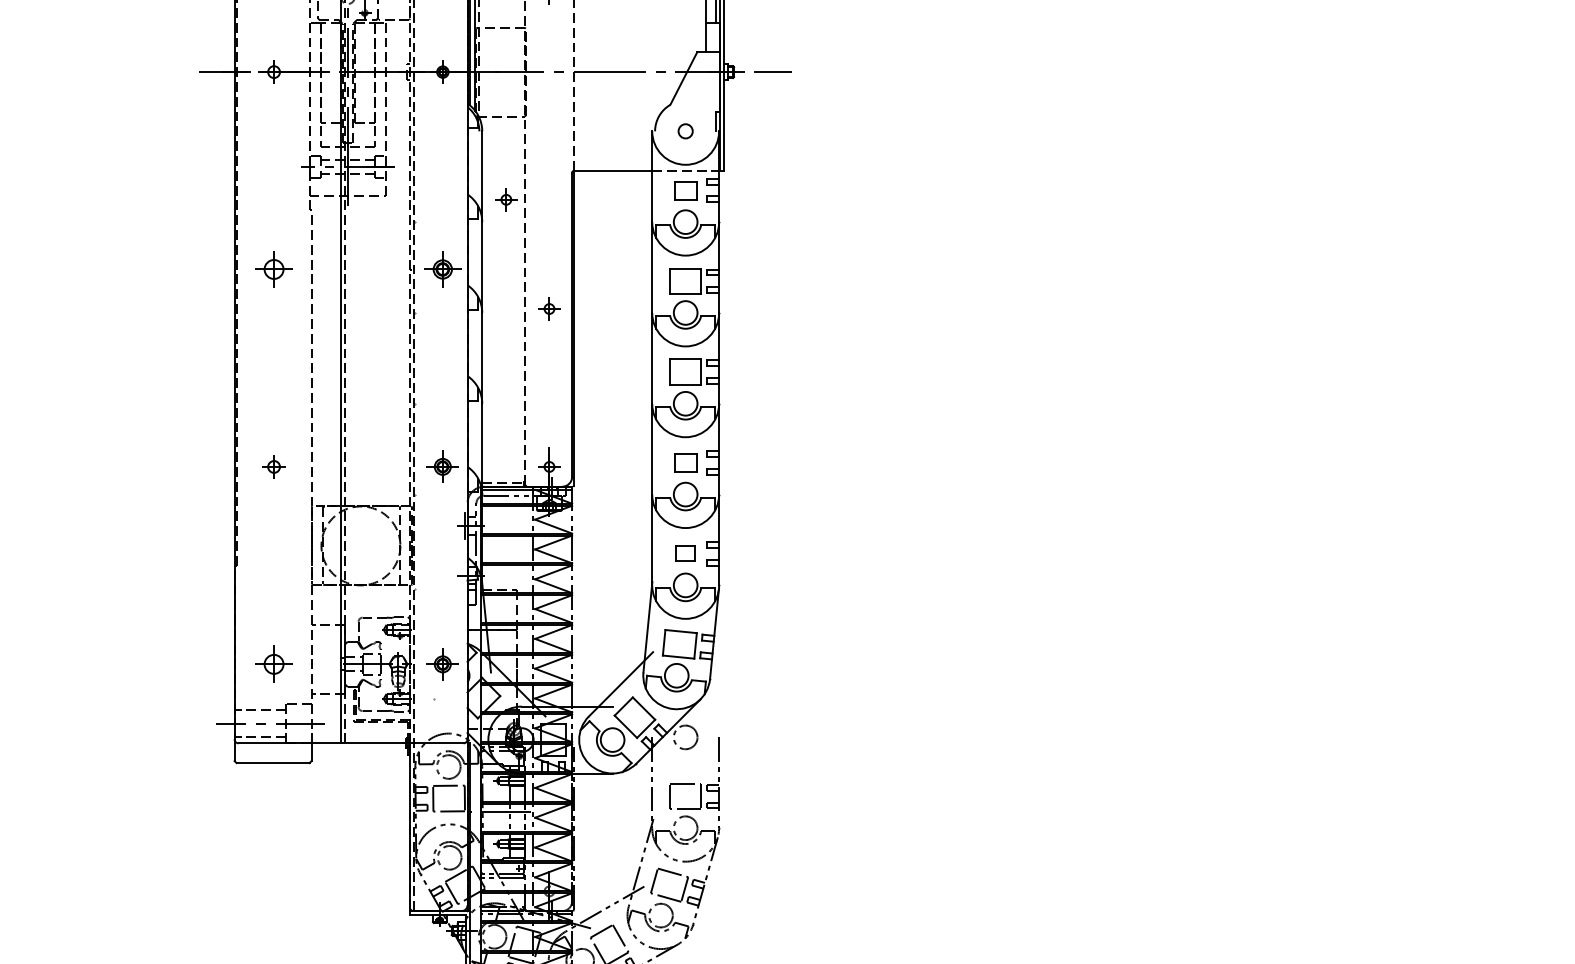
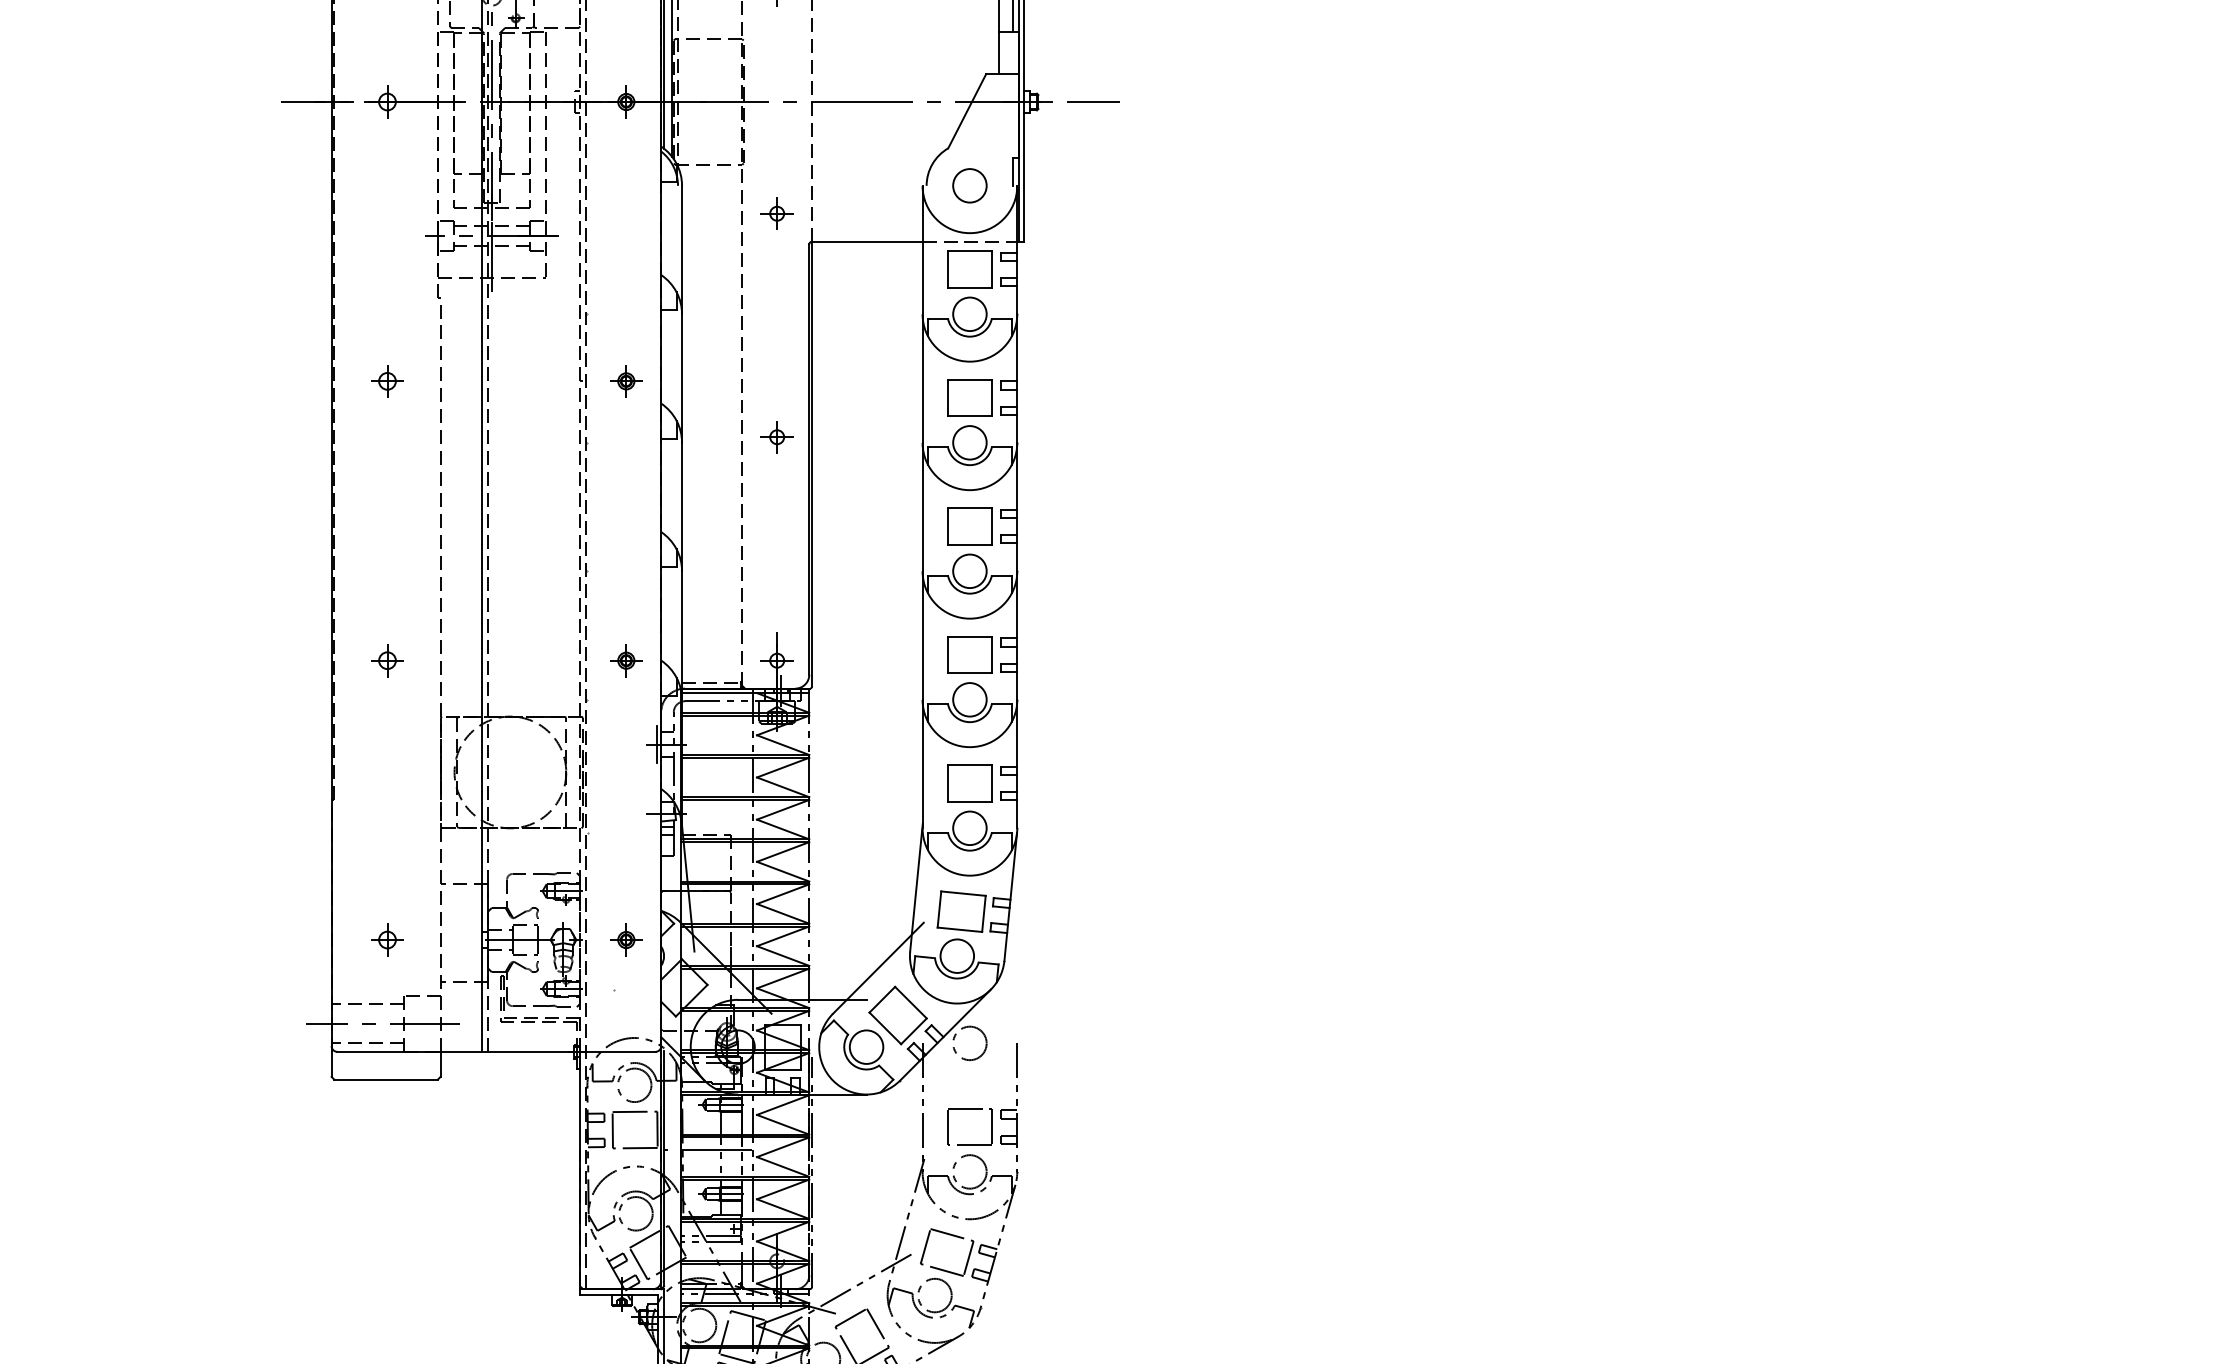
circle: (685, 131) -> (969, 185), size x1.67
part: (685, 190) -> (969, 269), size x1.43
part: (505, 199) -> (776, 213), moved
part: (274, 269) -> (387, 381), size x0.62
part: (442, 269) -> (626, 381), size x0.62
part: (685, 462) -> (969, 654), size x1.43
part: (442, 466) -> (626, 660), size x0.71
part: (685, 553) -> (969, 783), size x1.67
part: (274, 663) -> (387, 939), size x0.62
part: (442, 663) -> (626, 939), size x0.71

